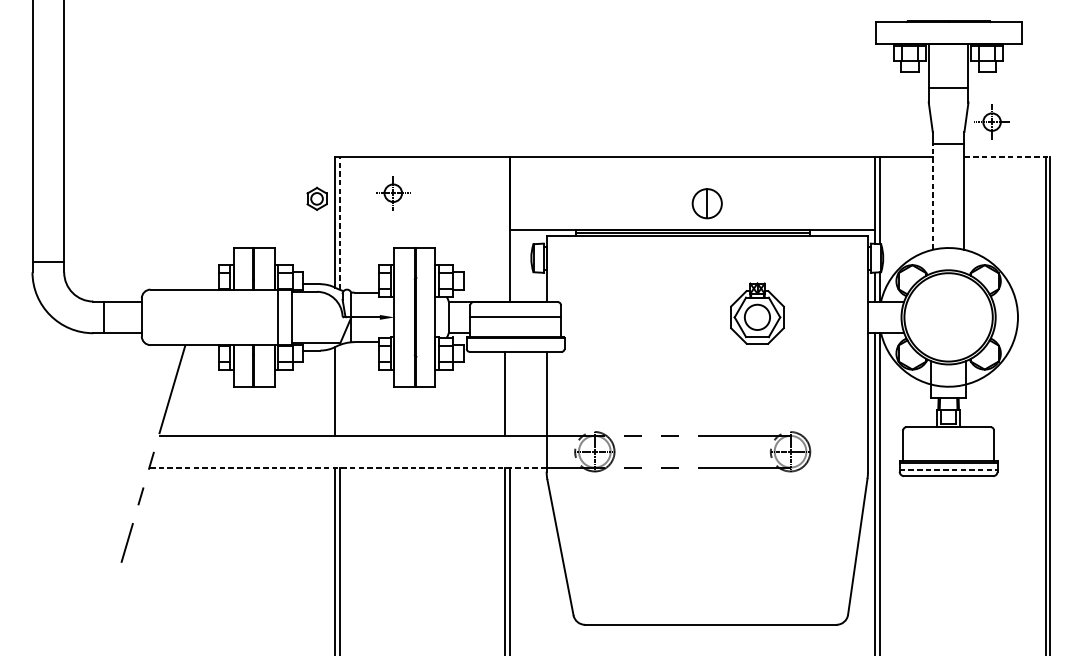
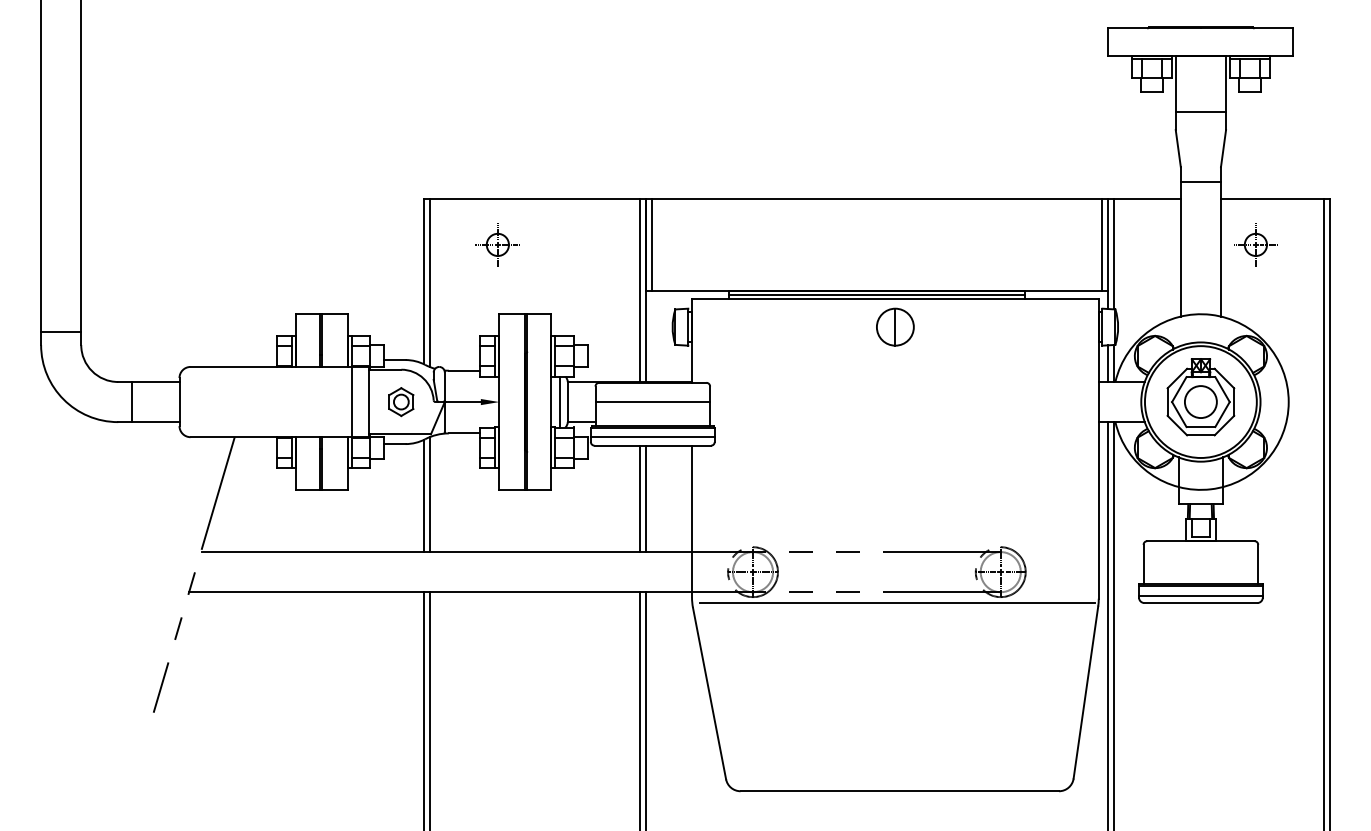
part: (991, 121) -> (1255, 244), moved
line: (1007, 156) -> (1275, 198), dashed -> solid
line: (514, 192) -> (651, 244), added
line: (870, 192) -> (1102, 244), added
line: (932, 196) -> (1180, 248), dashed -> solid
part: (317, 199) -> (401, 402), moved
part: (707, 203) -> (895, 326), moved
line: (339, 222) -> (429, 282), dashed -> solid
line: (505, 229) -> (639, 290), added
part: (757, 313) -> (1200, 397), moved
line: (442, 316) -> (560, 401), added
line: (515, 345) -> (652, 437), added
line: (339, 390) -> (429, 494), added
line: (509, 393) -> (645, 498), added
line: (347, 467) -> (440, 592), dashed -> solid
line: (948, 470) -> (1200, 595), dashed -> solid
line: (708, 475) -> (897, 602), added

